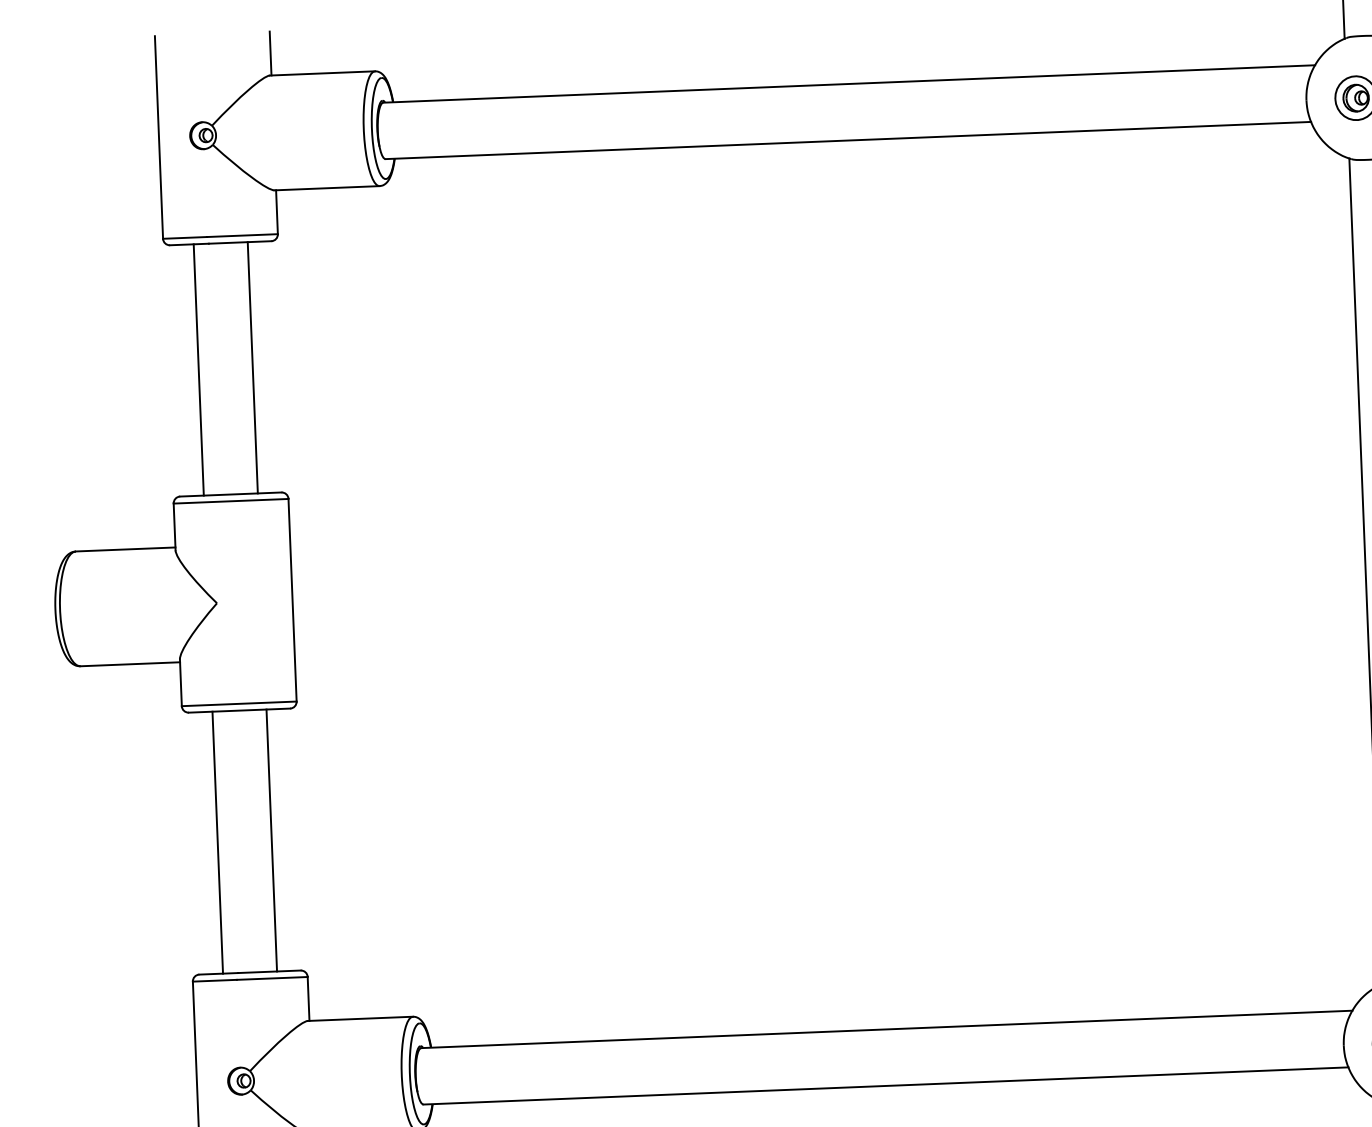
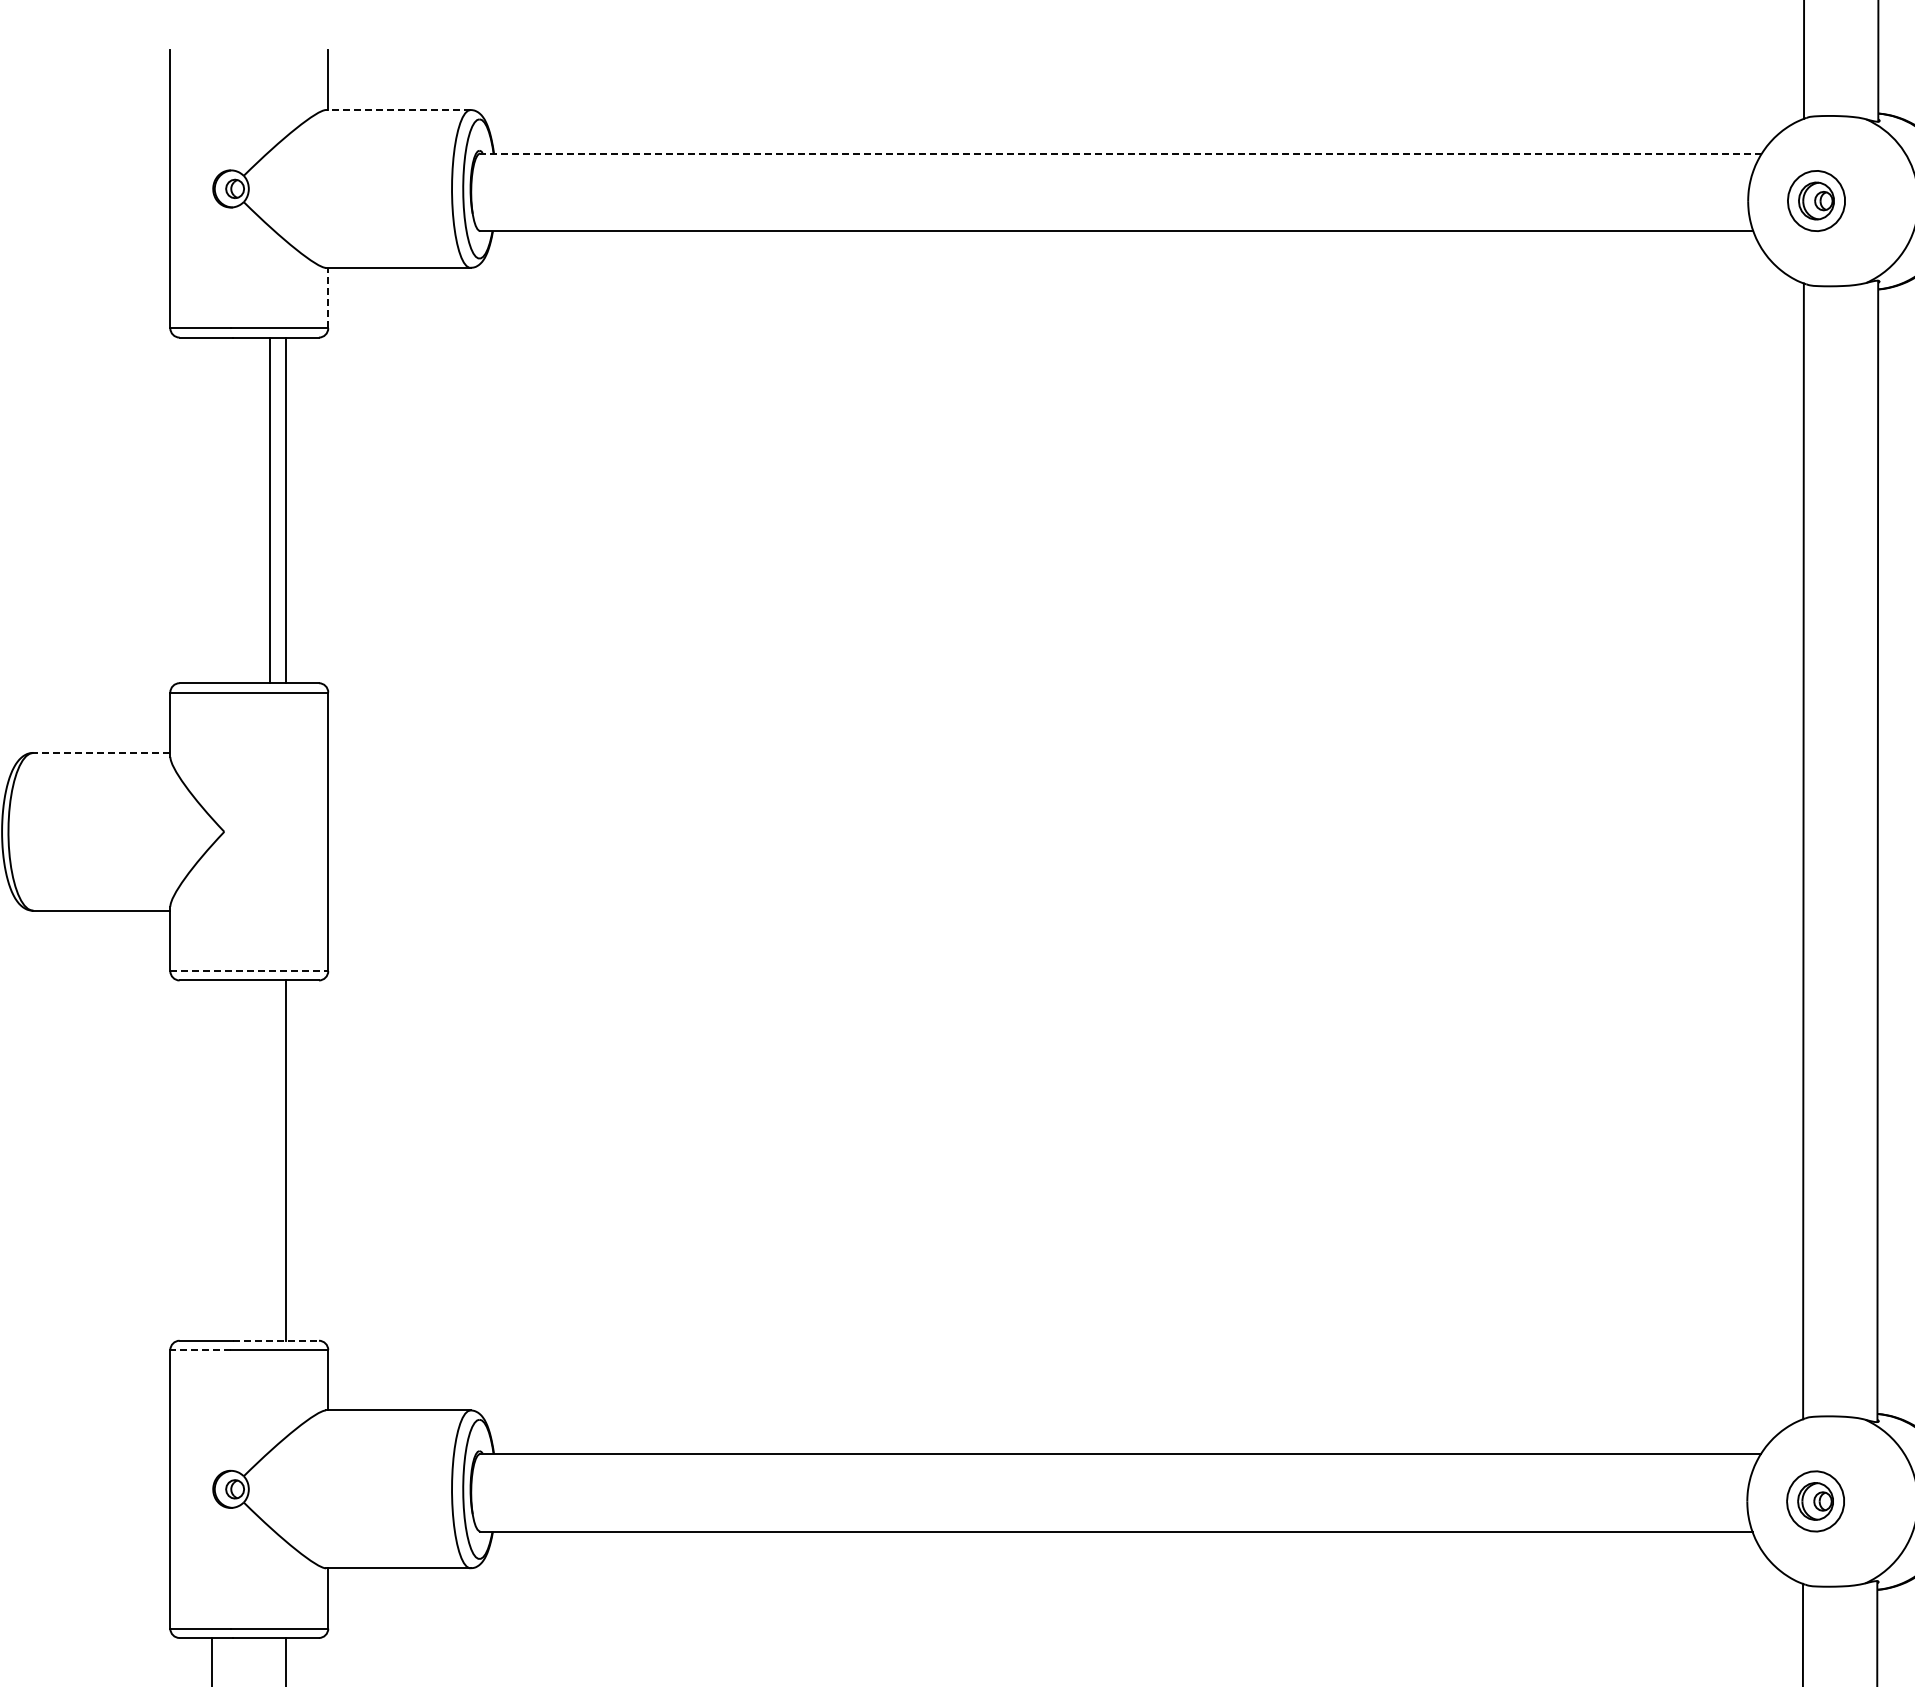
line: (321, 73) -> (397, 110), solid -> dashed
line: (849, 83) -> (1121, 153), solid -> dashed
line: (277, 211) -> (328, 297), solid -> dashed
line: (199, 370) -> (270, 510), moved
line: (125, 549) -> (101, 752), solid -> dashed
line: (239, 704) -> (249, 971), solid -> dashed
line: (218, 842) -> (212, 1160), removed
line: (269, 971) -> (276, 1340), solid -> dashed
line: (214, 981) -> (200, 1350), solid -> dashed

